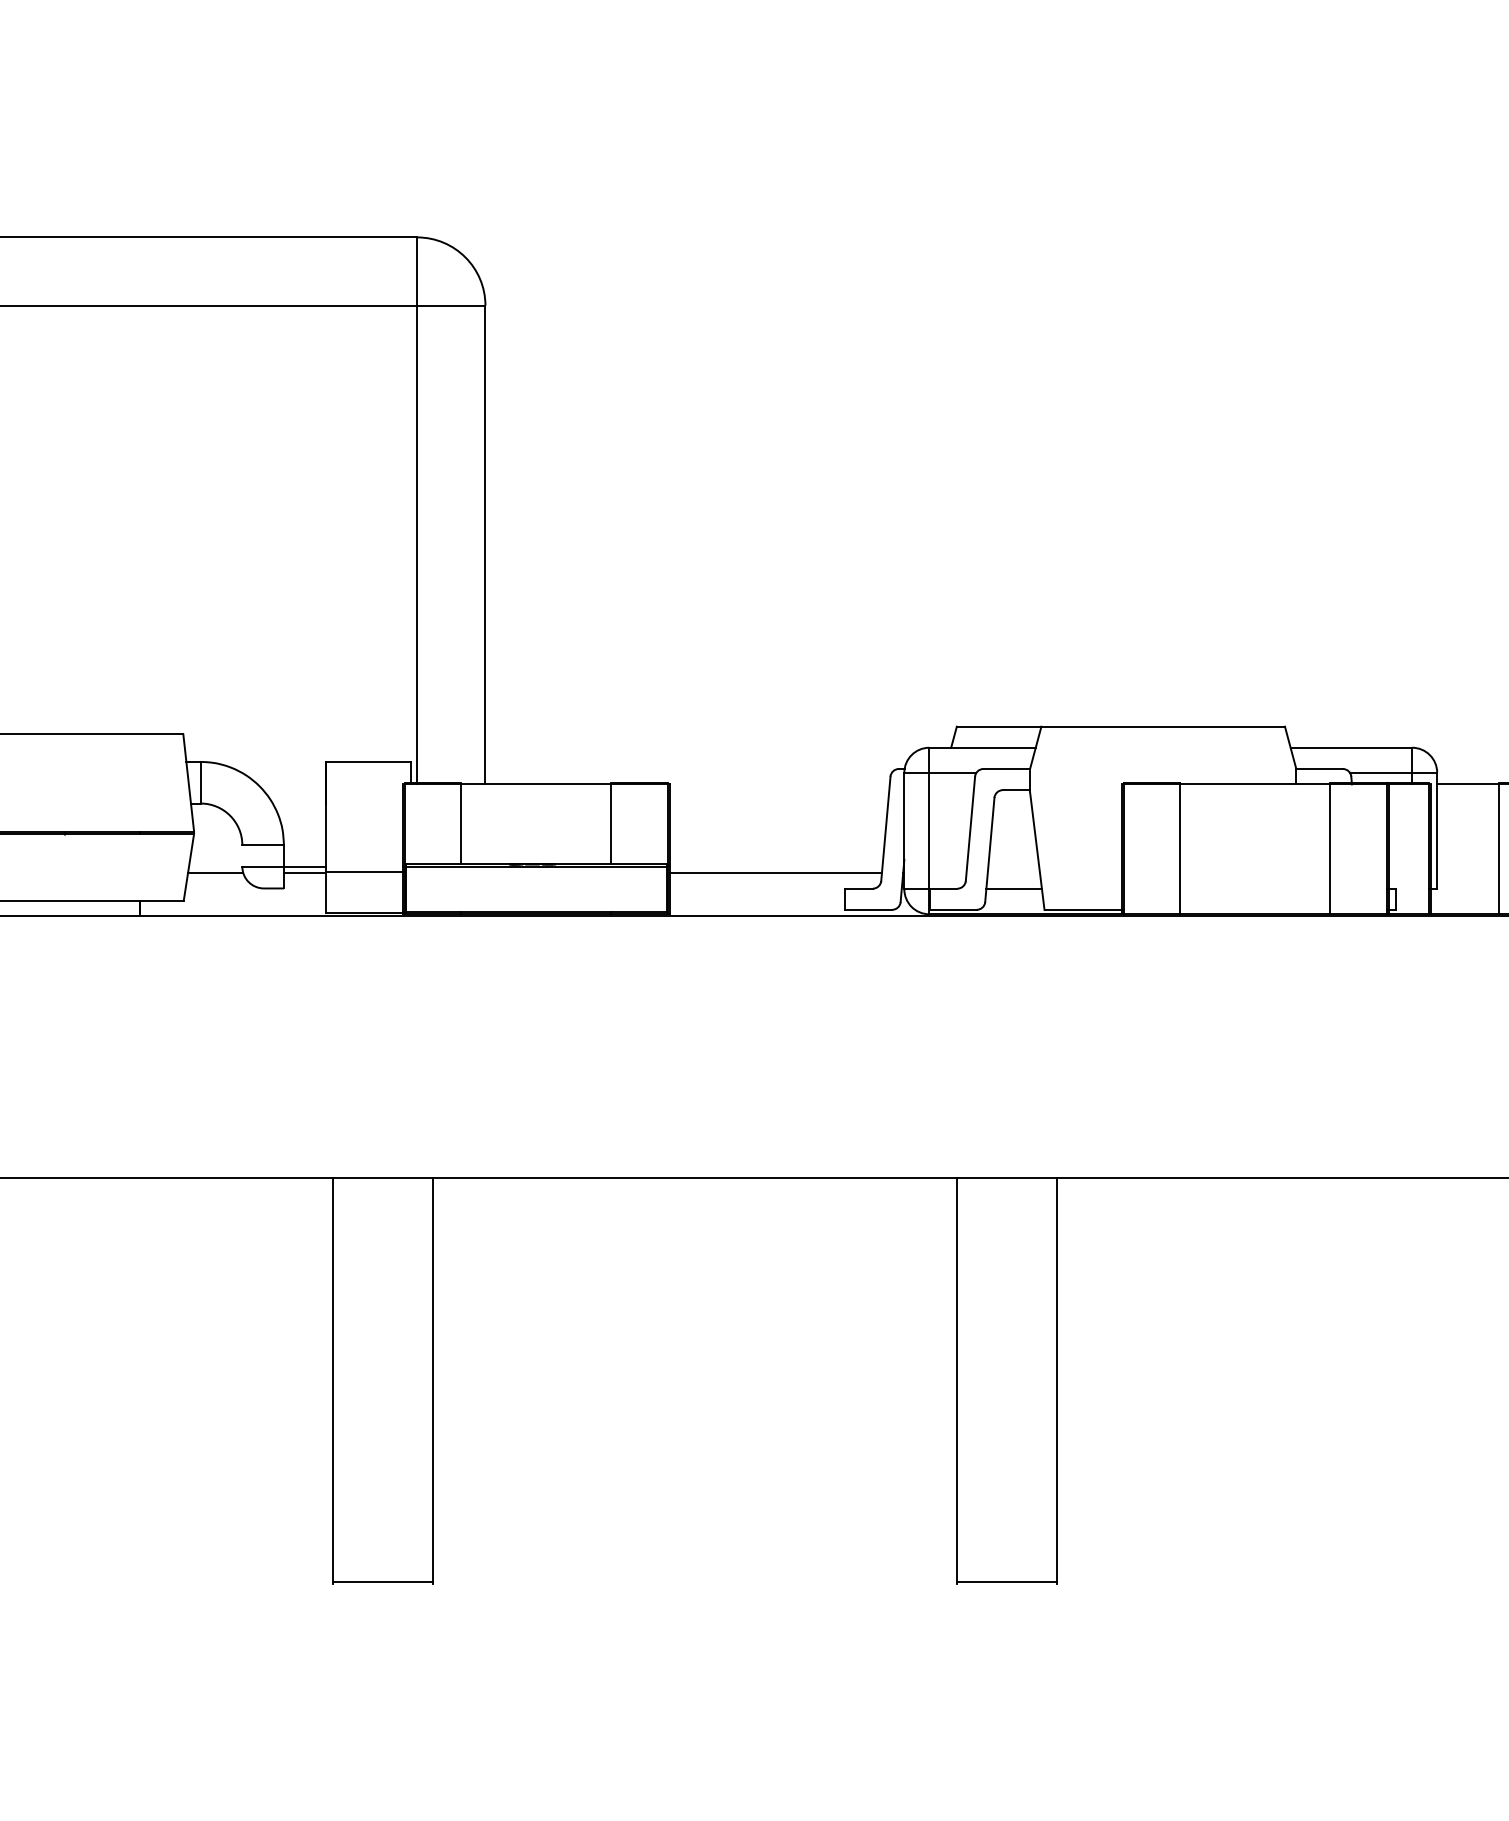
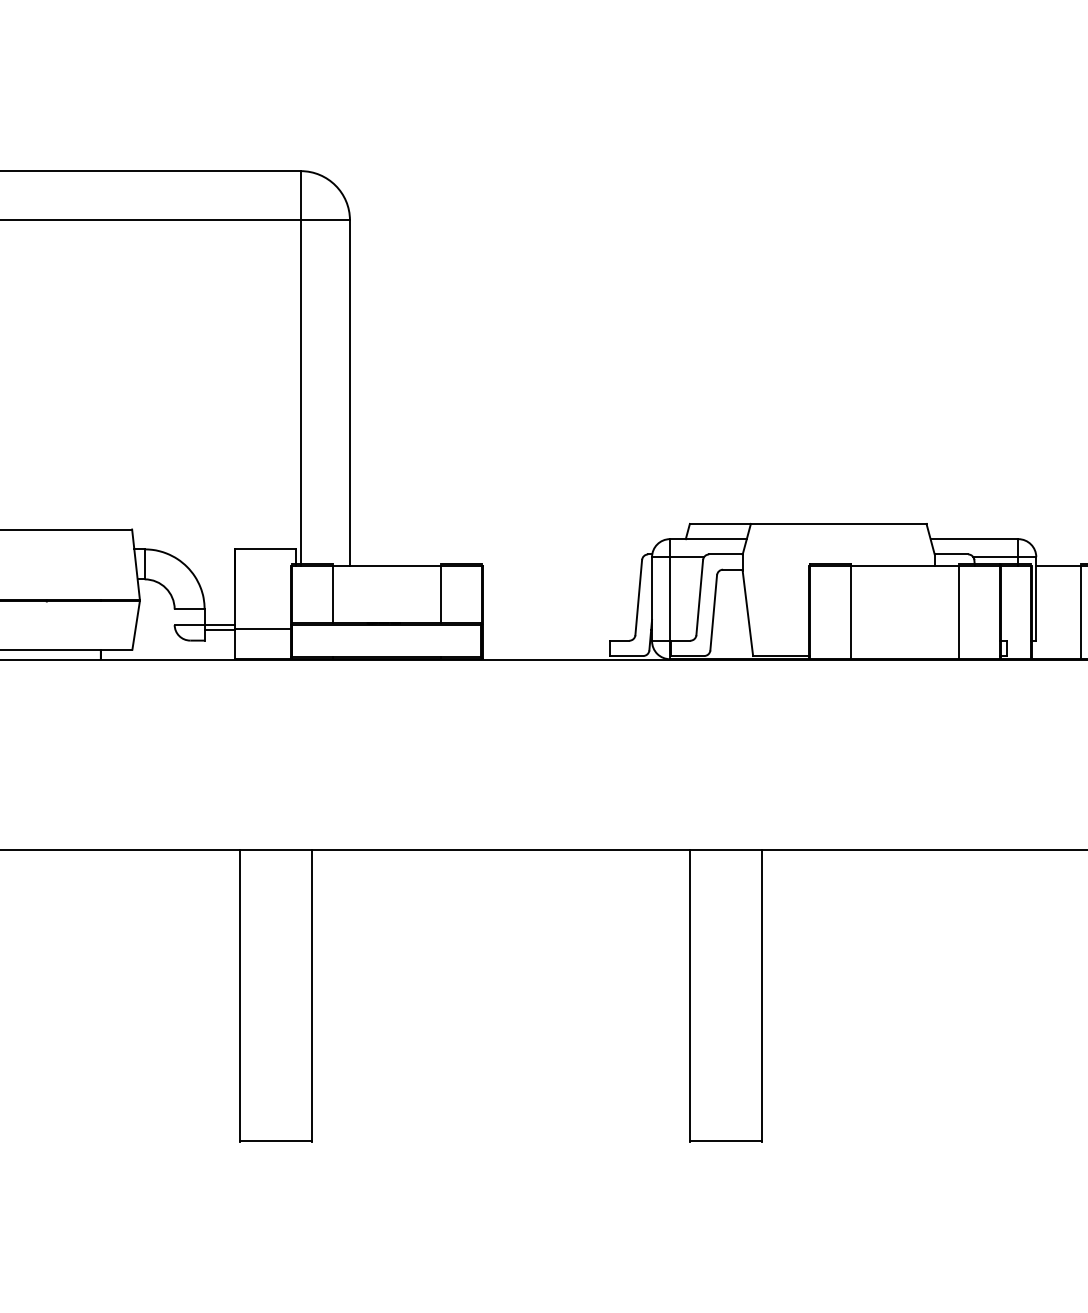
line: (215, 873) -> (155, 629), removed
line: (775, 873) -> (559, 629), removed
line: (1014, 889) -> (731, 641), removed

